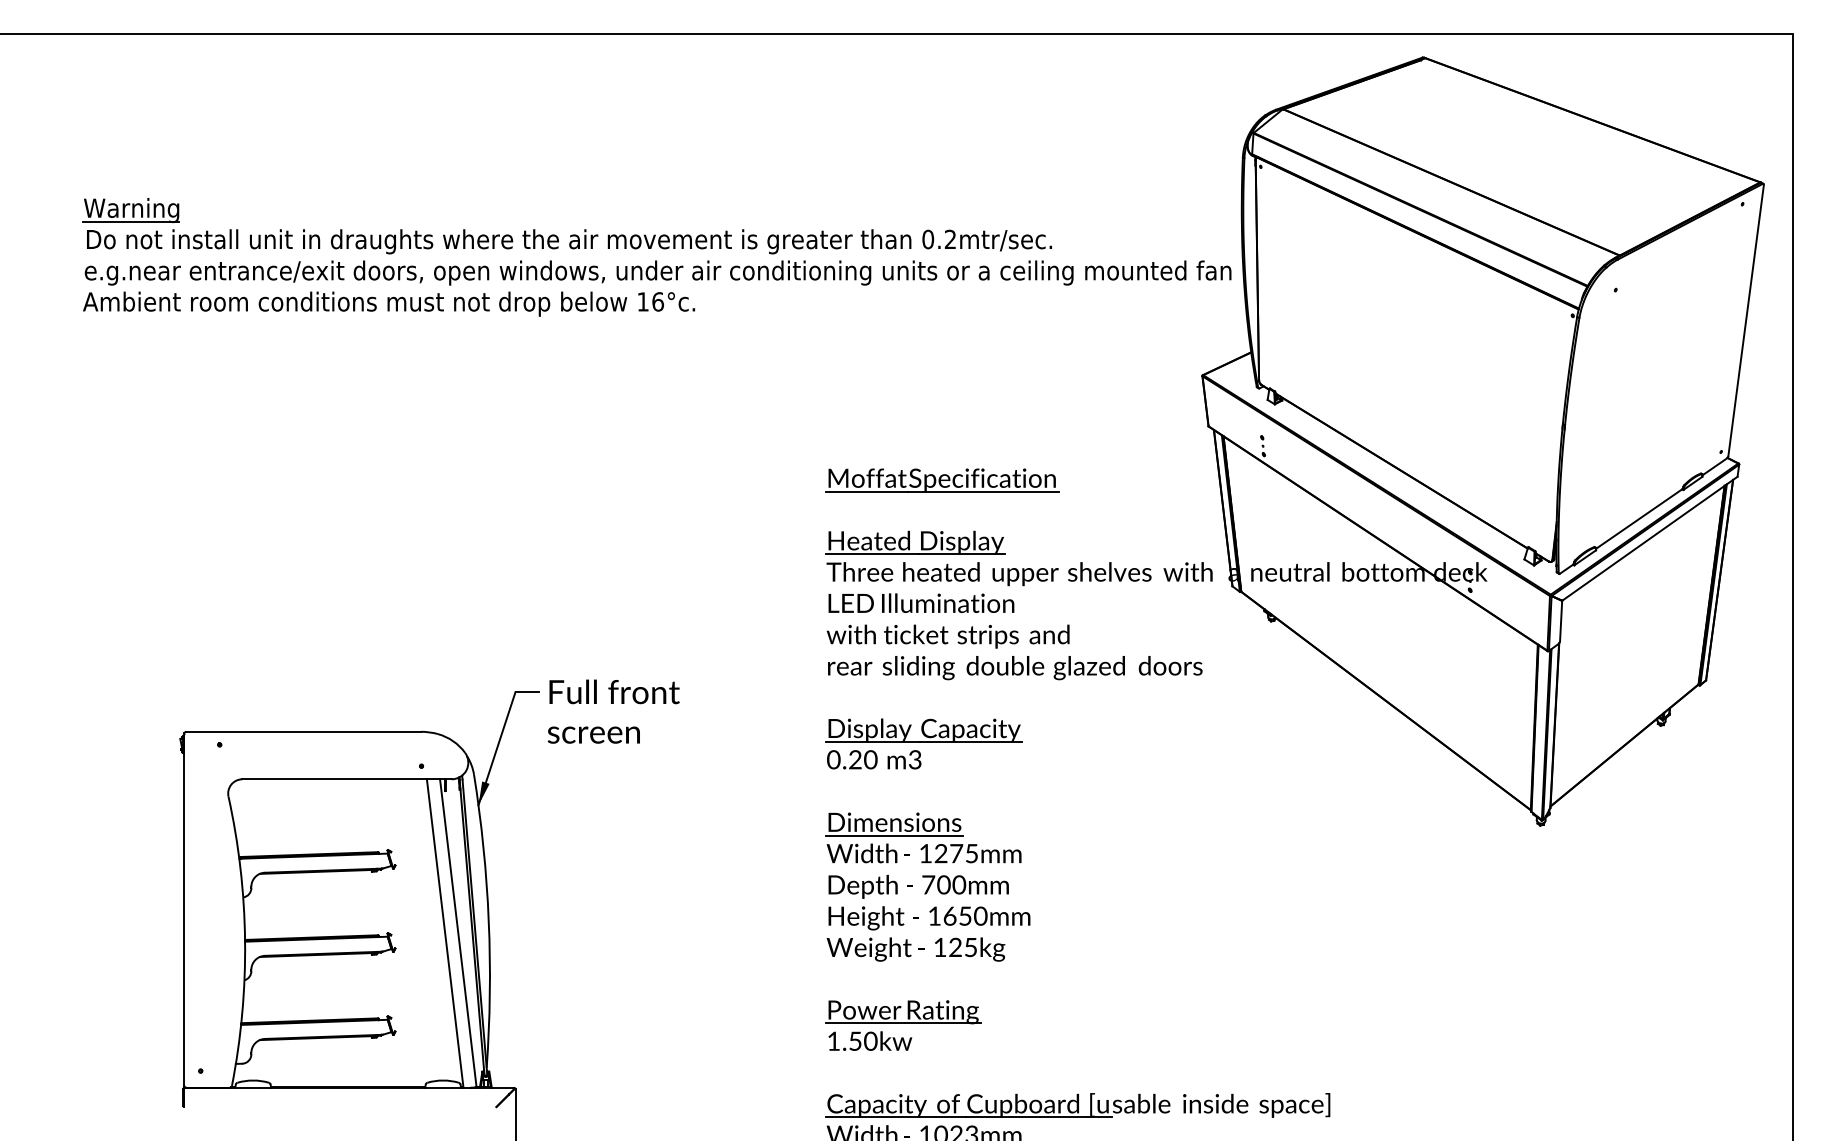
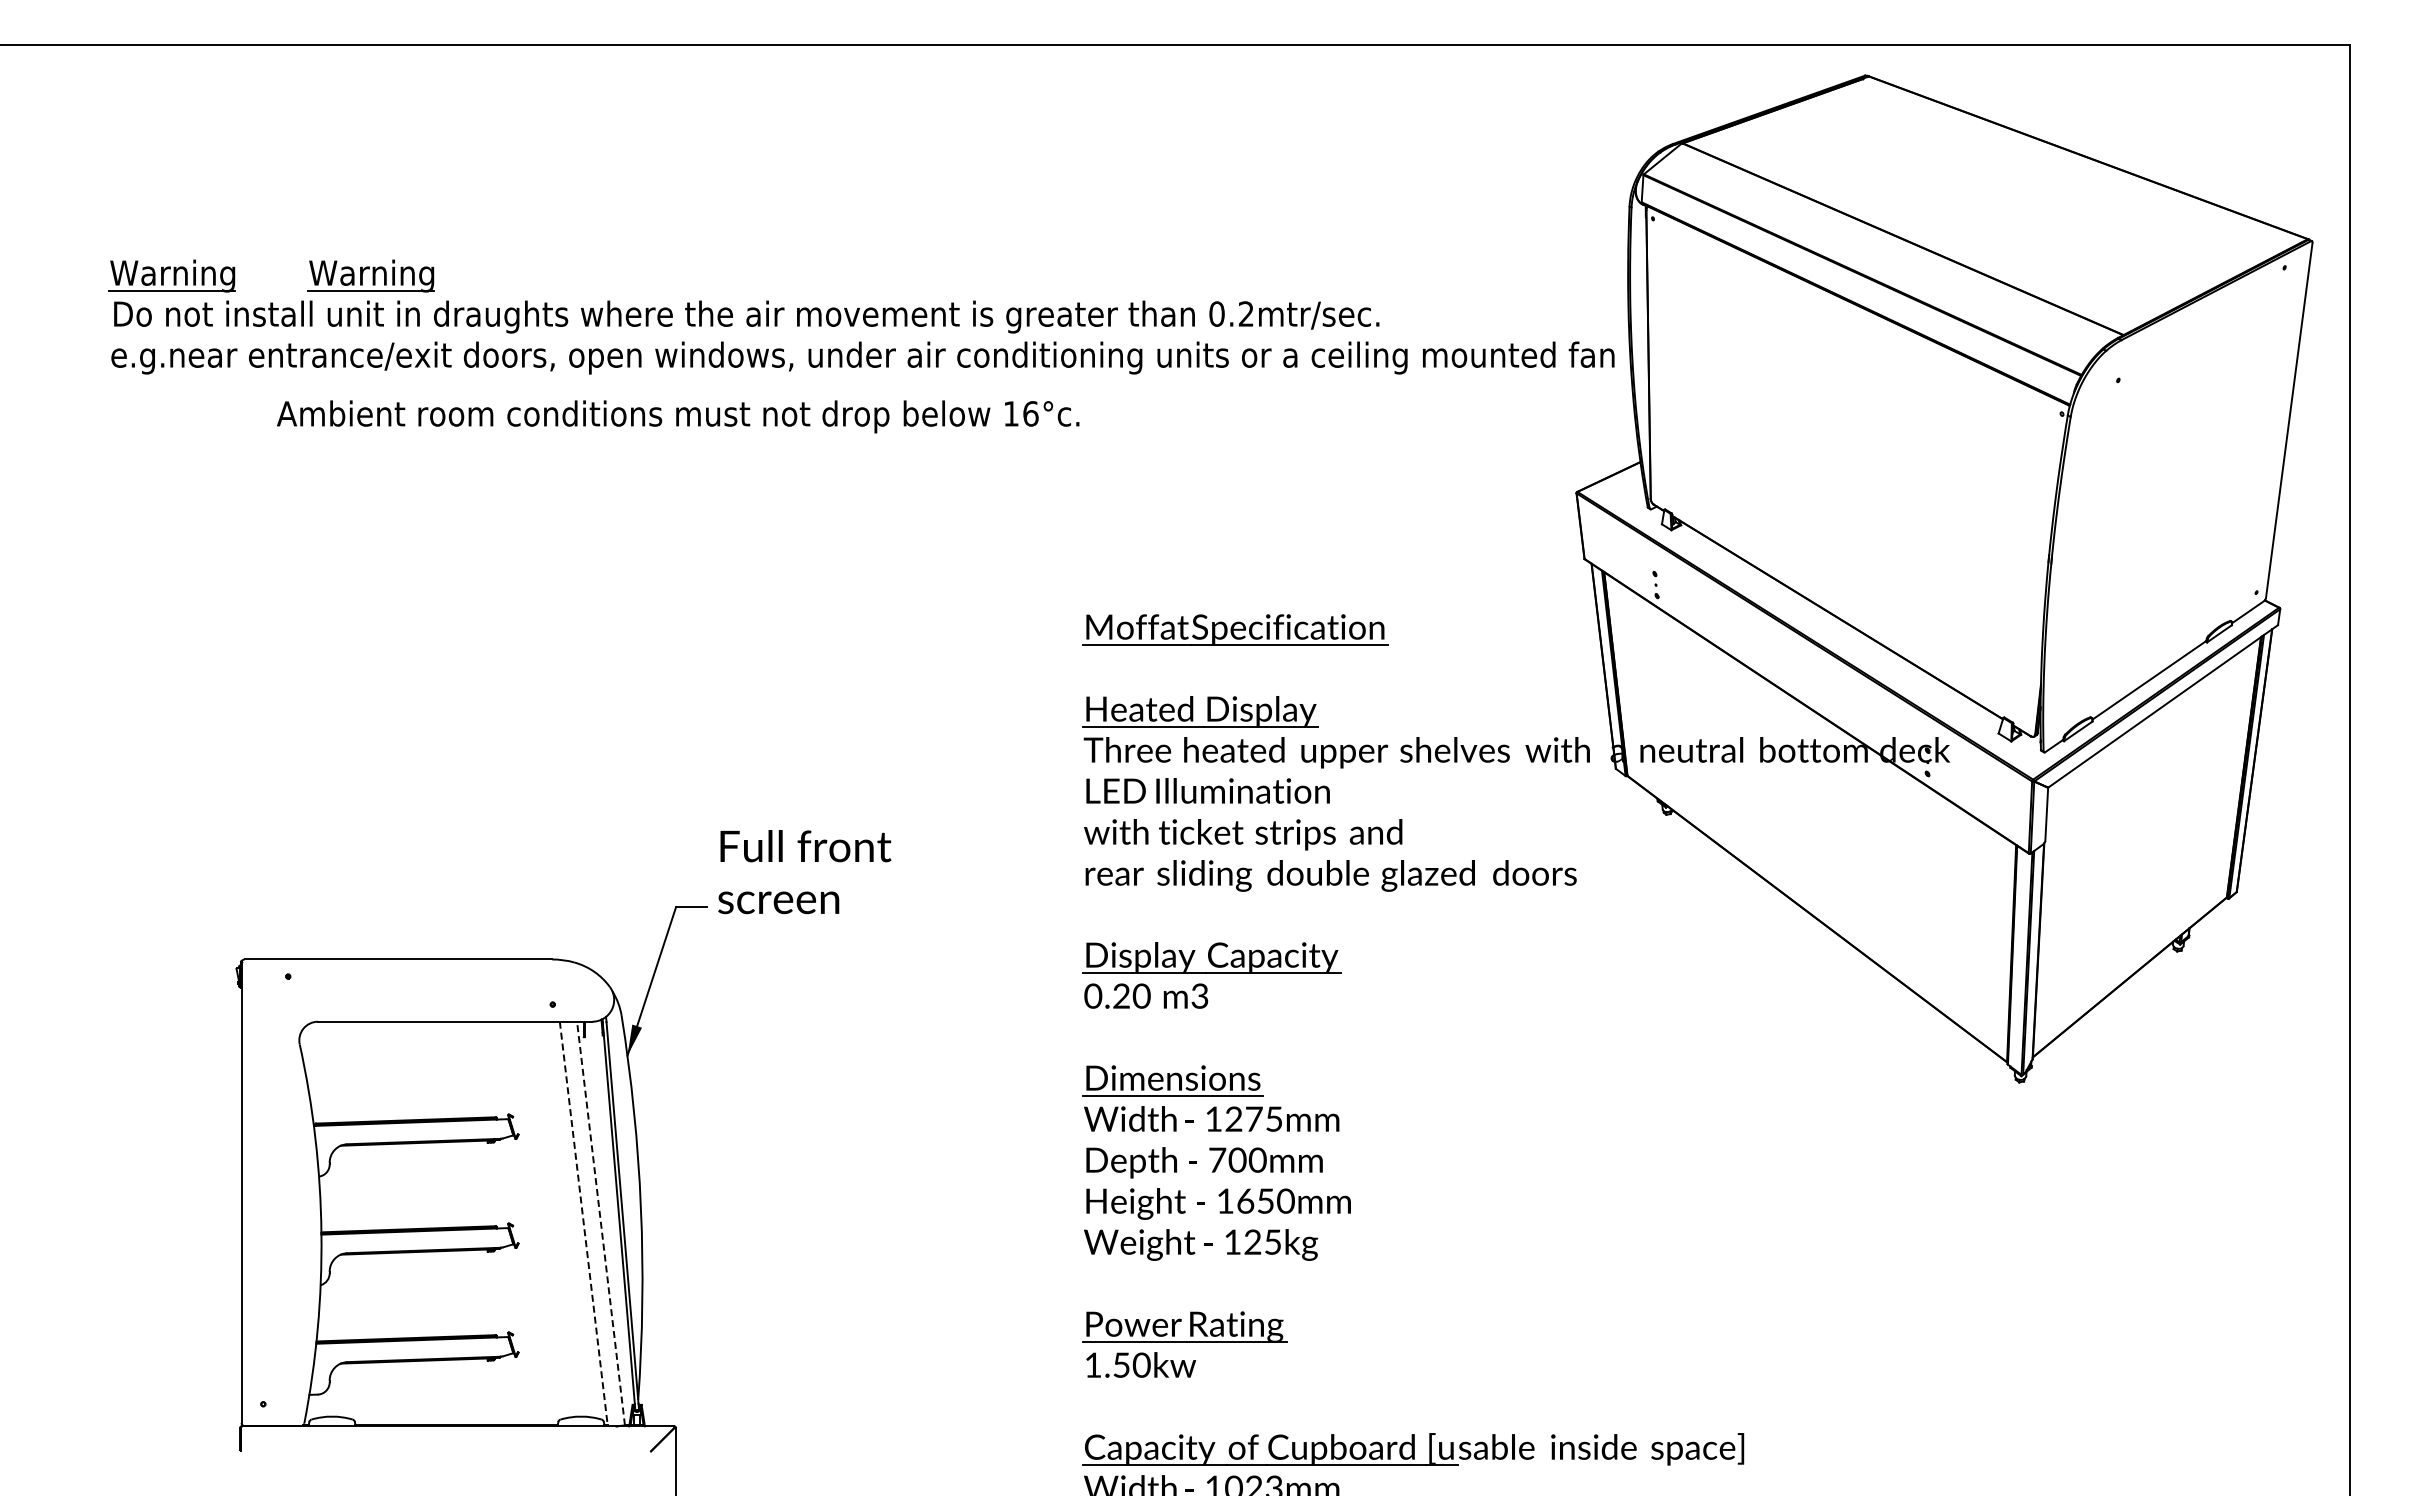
part: (282, 210) -> (370, 275), added
text: (389, 303) -> (678, 416), moved
text: (613, 711) -> (804, 872), moved
line: (444, 933) -> (583, 1224), solid -> dashed
line: (457, 933) -> (600, 1223), solid -> dashed

